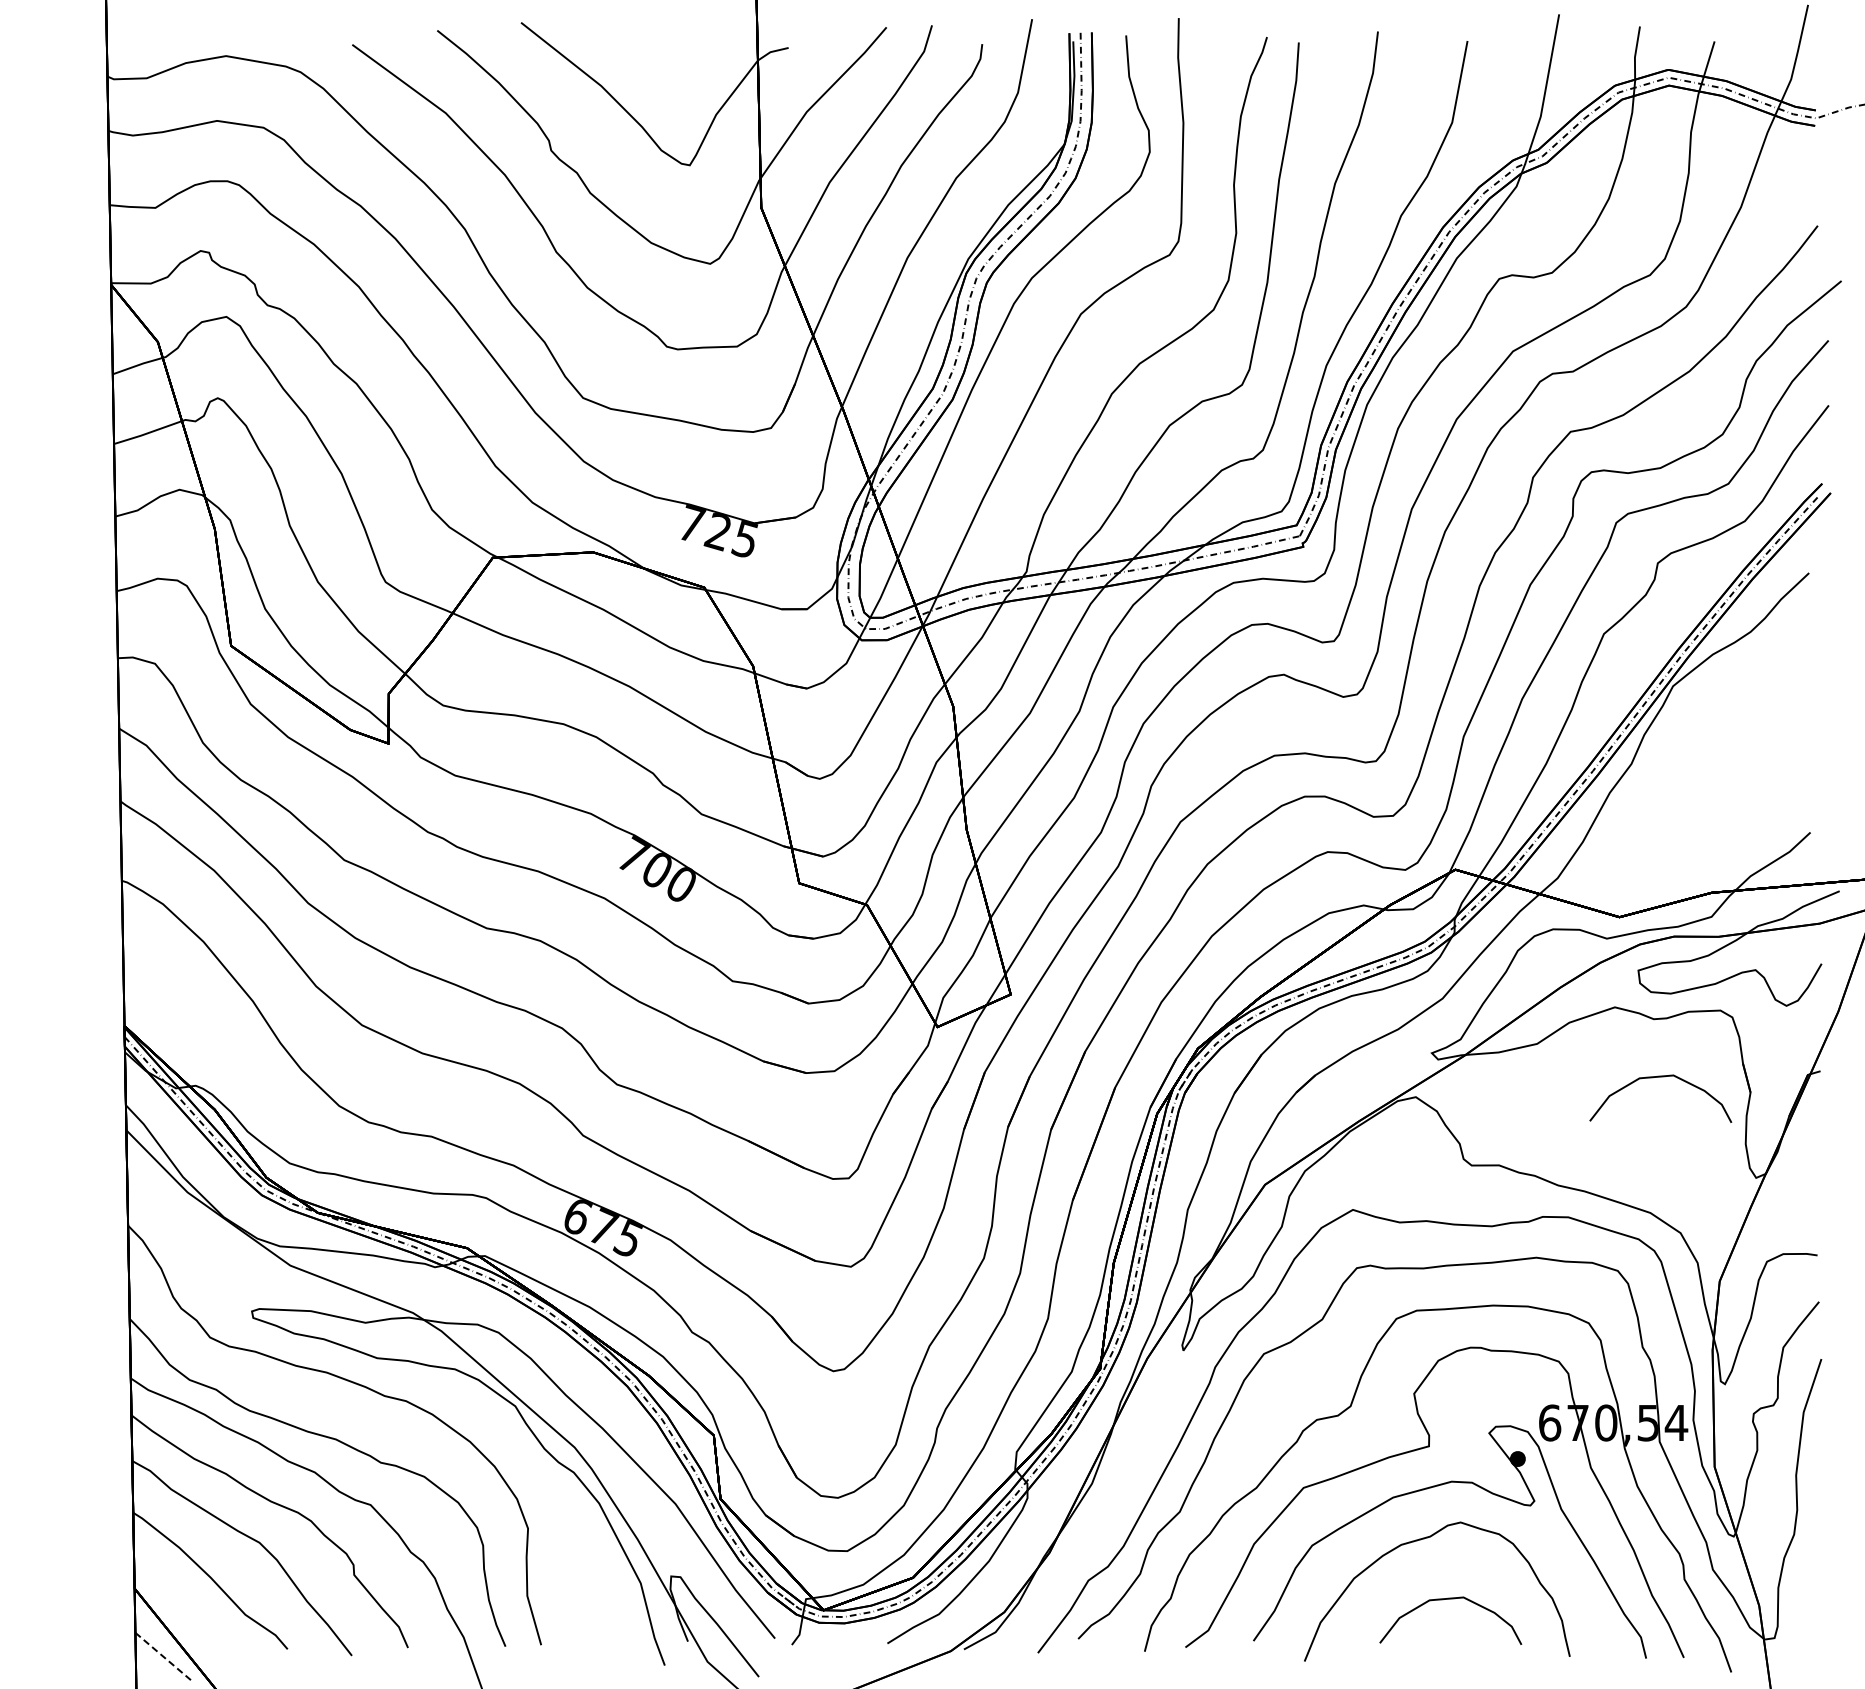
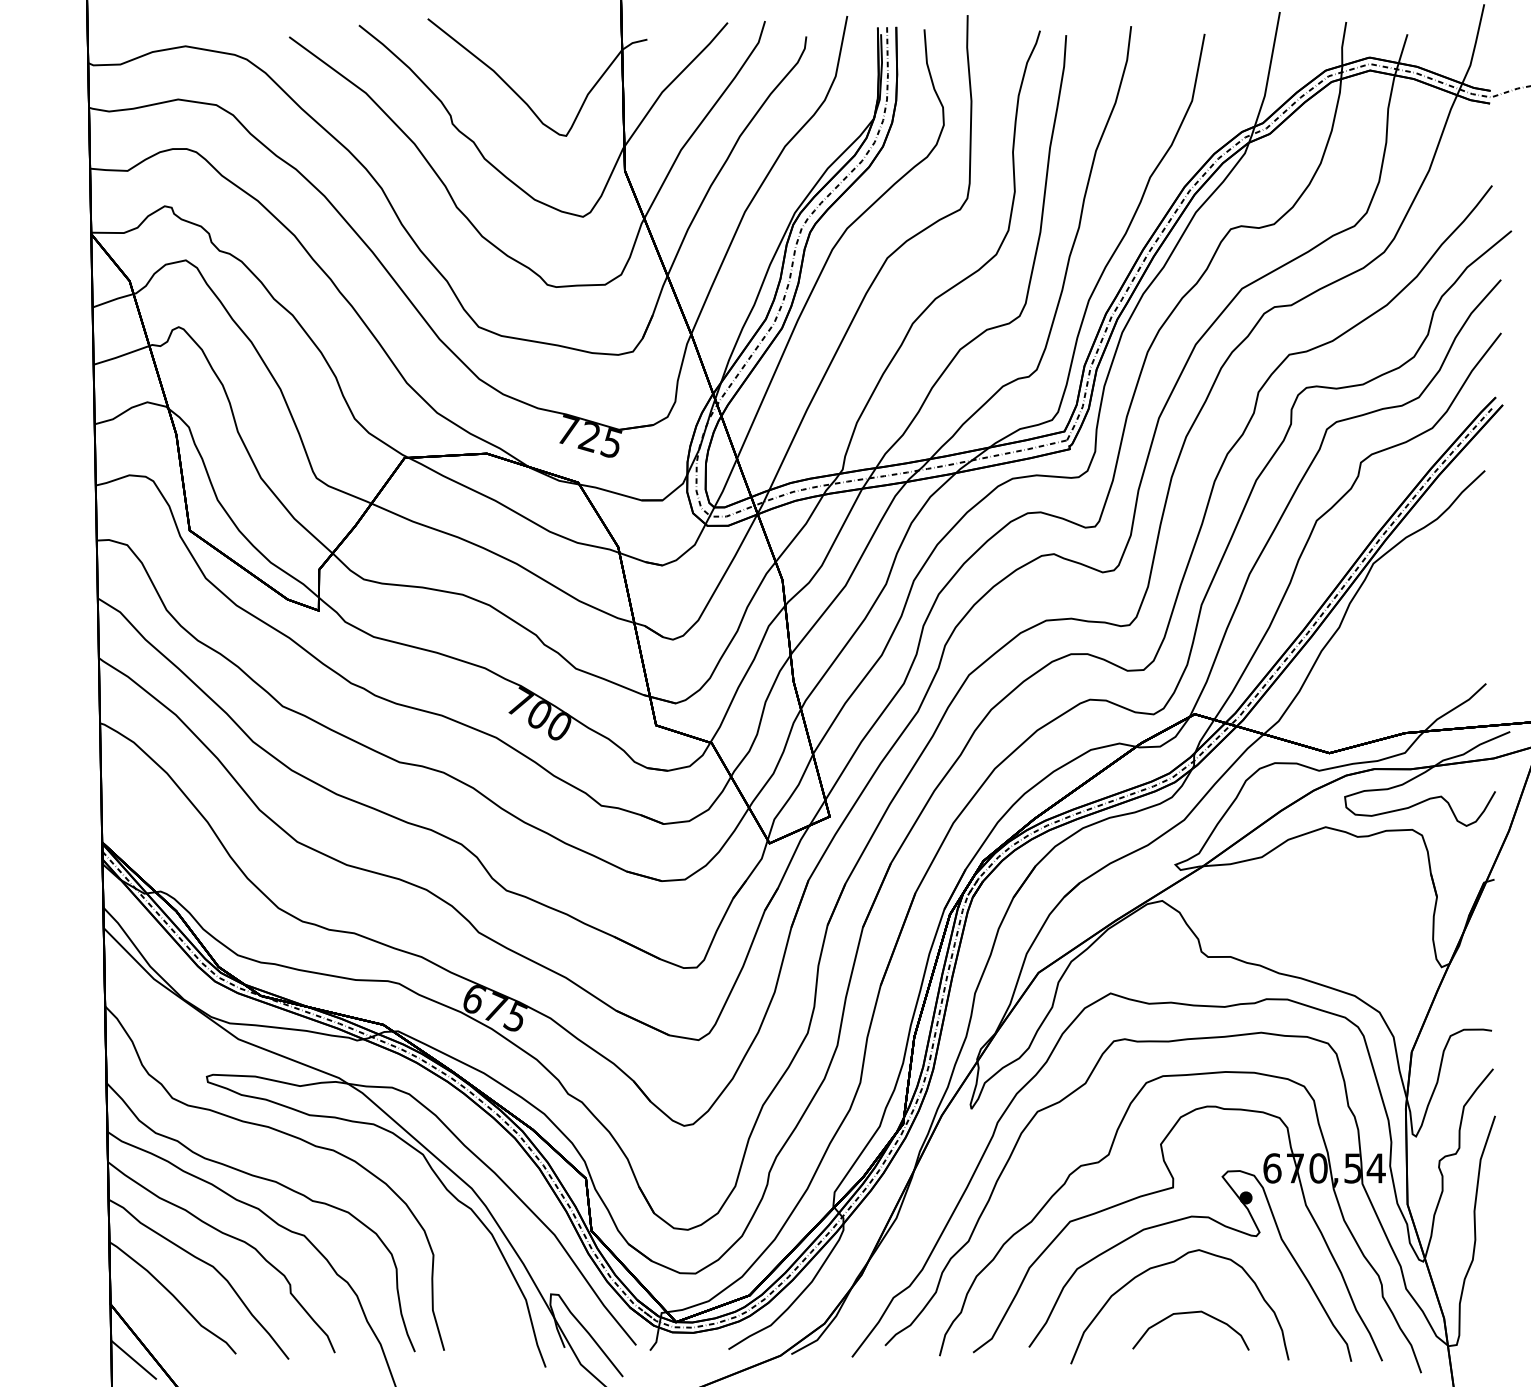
curve: (1660, 1077) -> (1363, 884), removed
line: (162, 1656) -> (133, 1360), dashed -> solid

